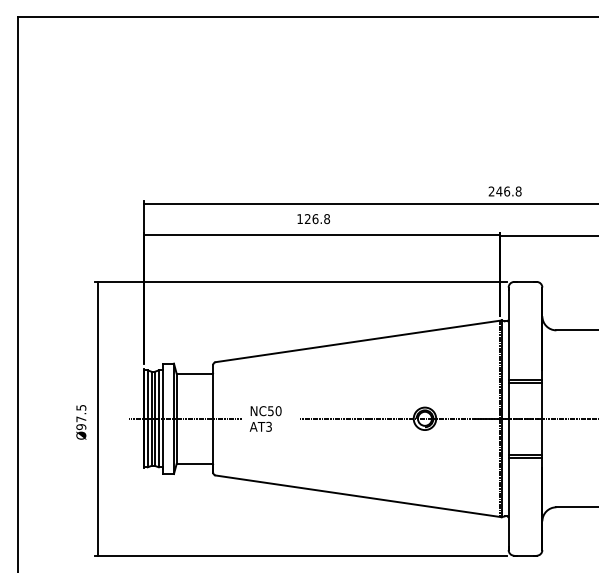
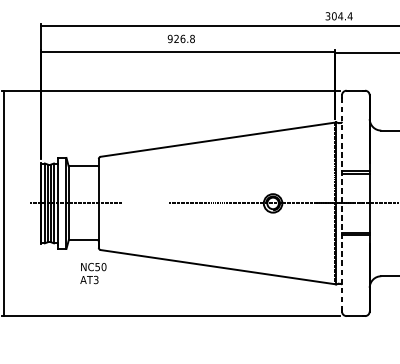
text: (504, 191) -> (338, 16), 246.8 -> 304.4
text: (300, 219) -> (170, 39), 126.8 -> 926.8
text: (265, 418) -> (93, 273), moved
line: (508, 418) -> (341, 203), solid -> dashed

